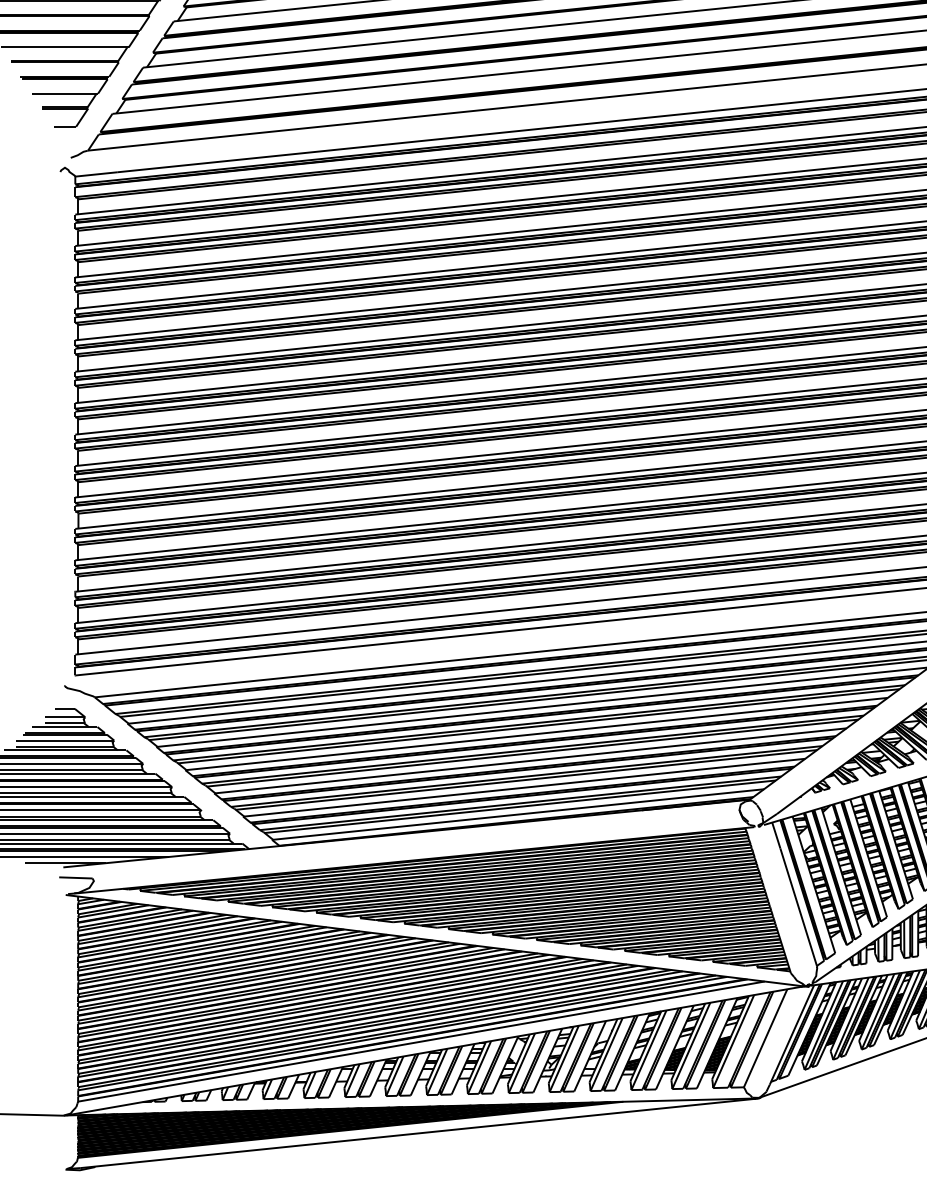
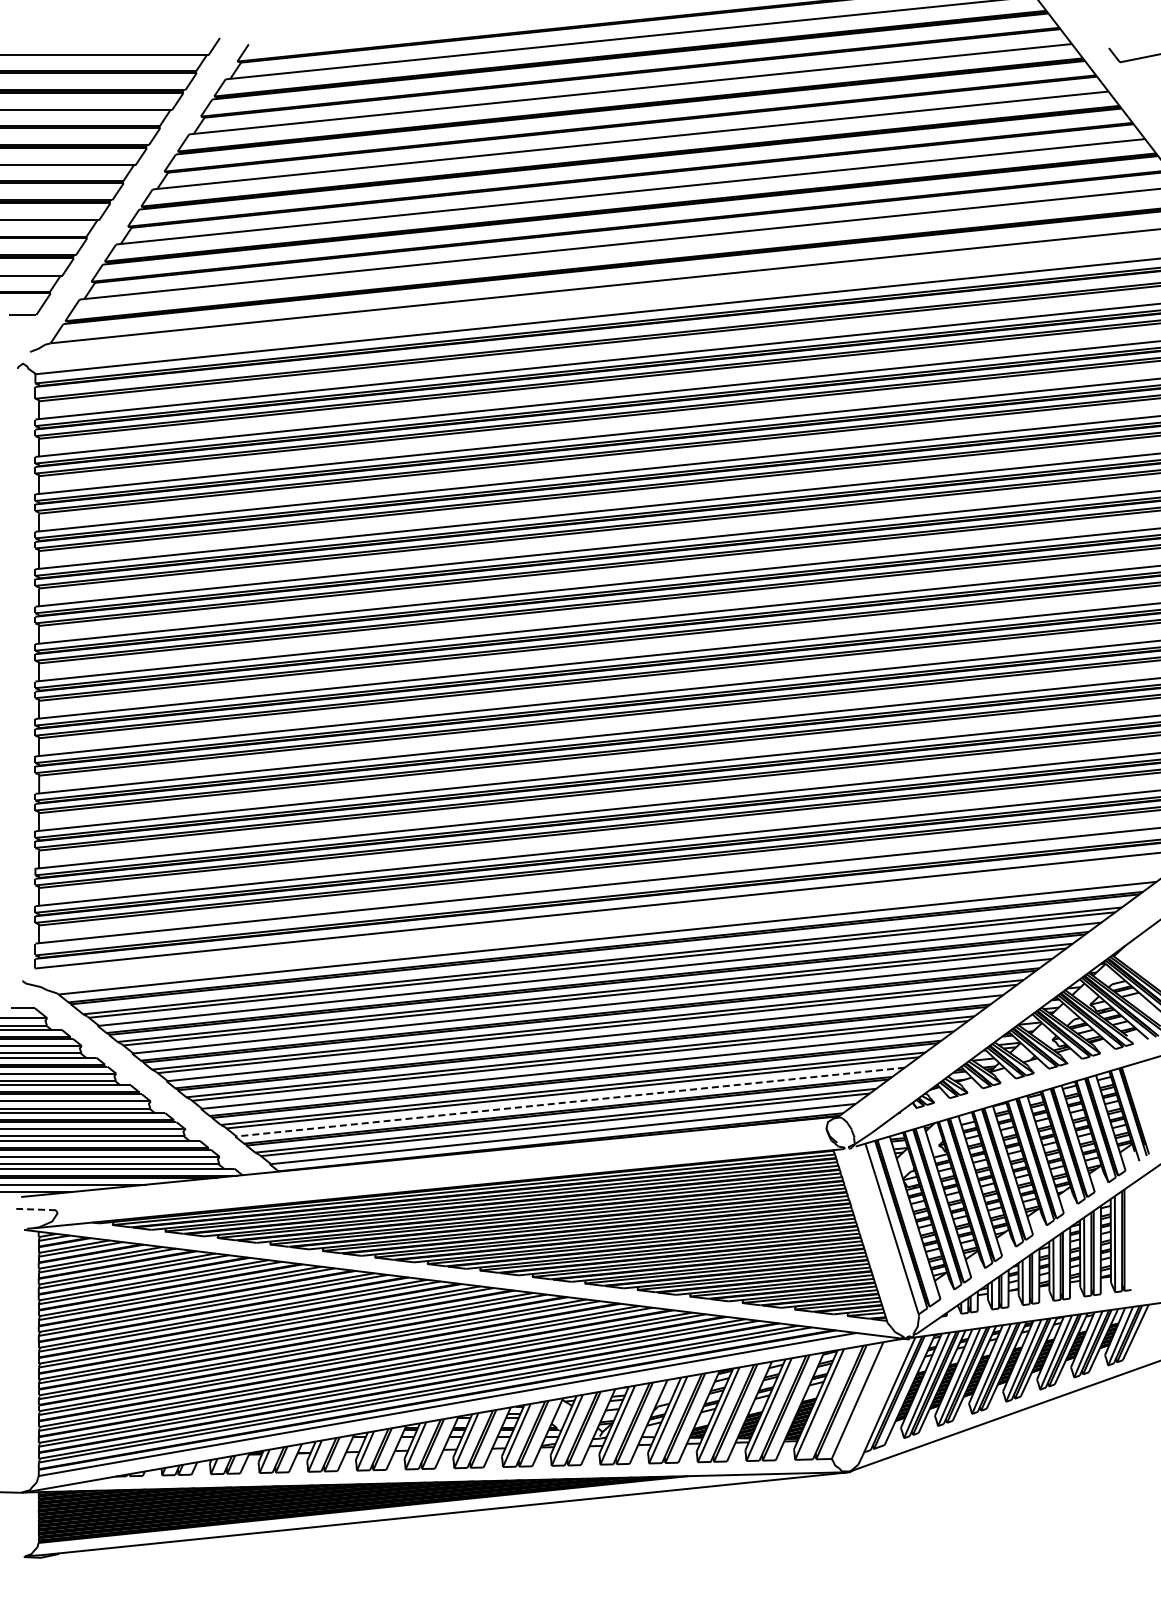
line: (524, 788) -> (570, 1102), solid -> dashed
line: (76, 877) -> (36, 1209), solid -> dashed

